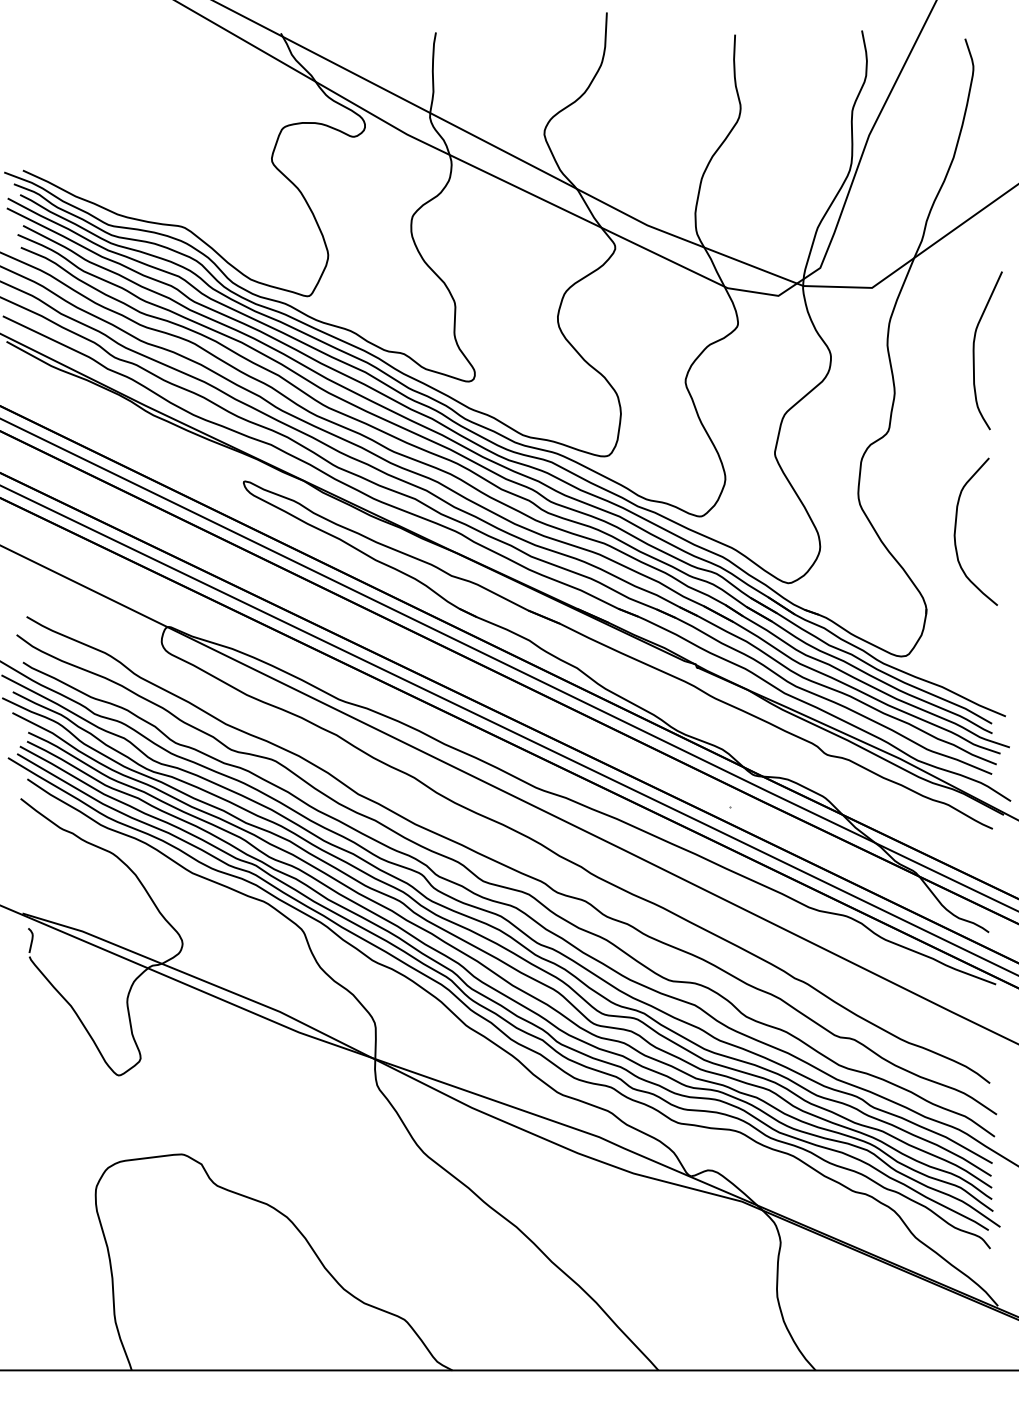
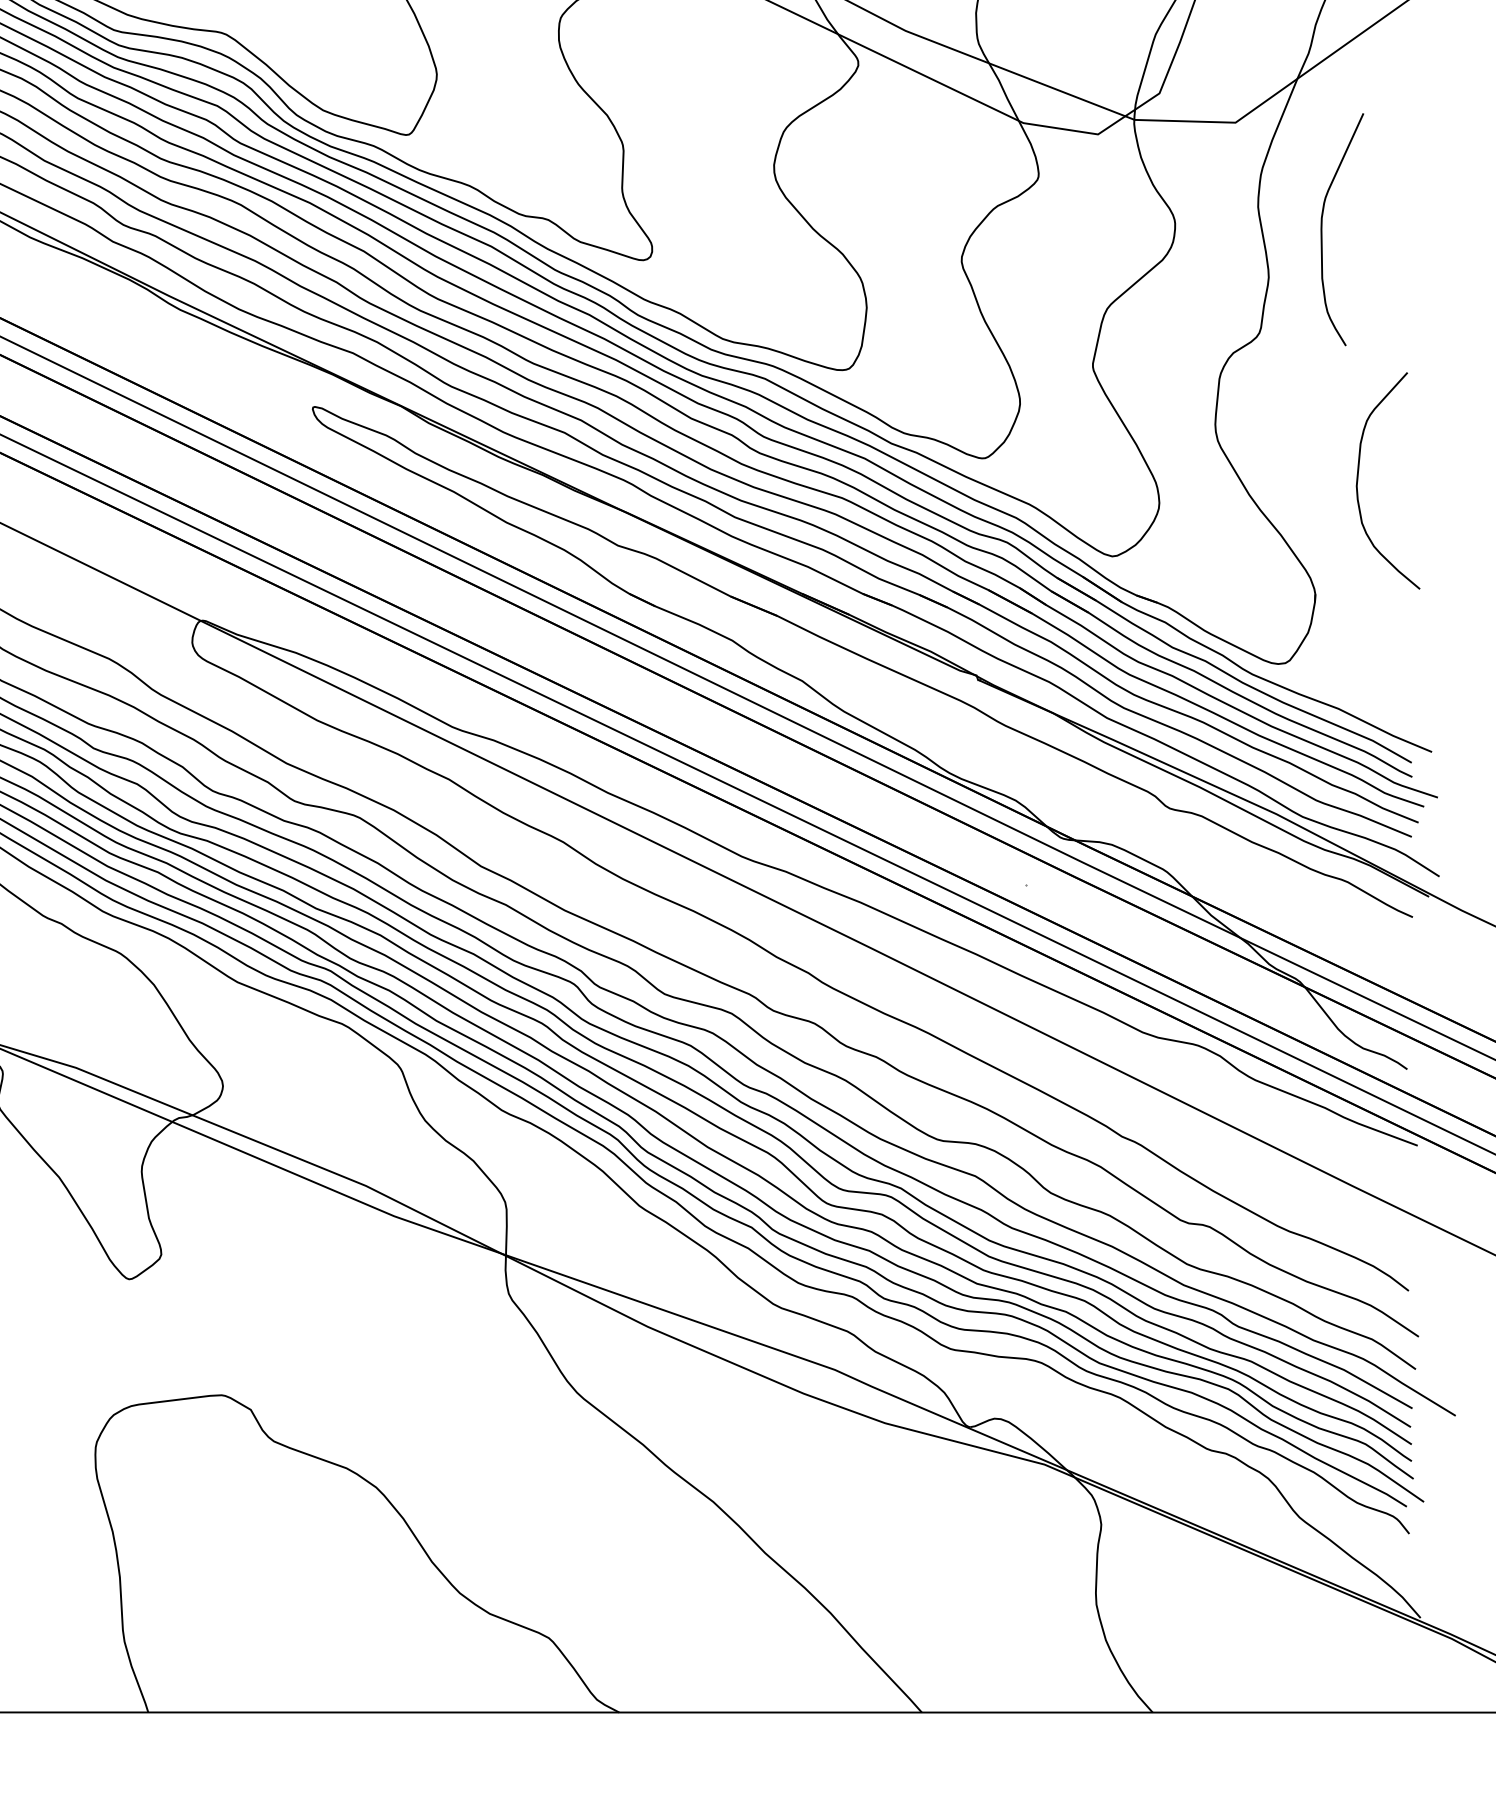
curve: (974, 350) -> (1322, 229), moved

